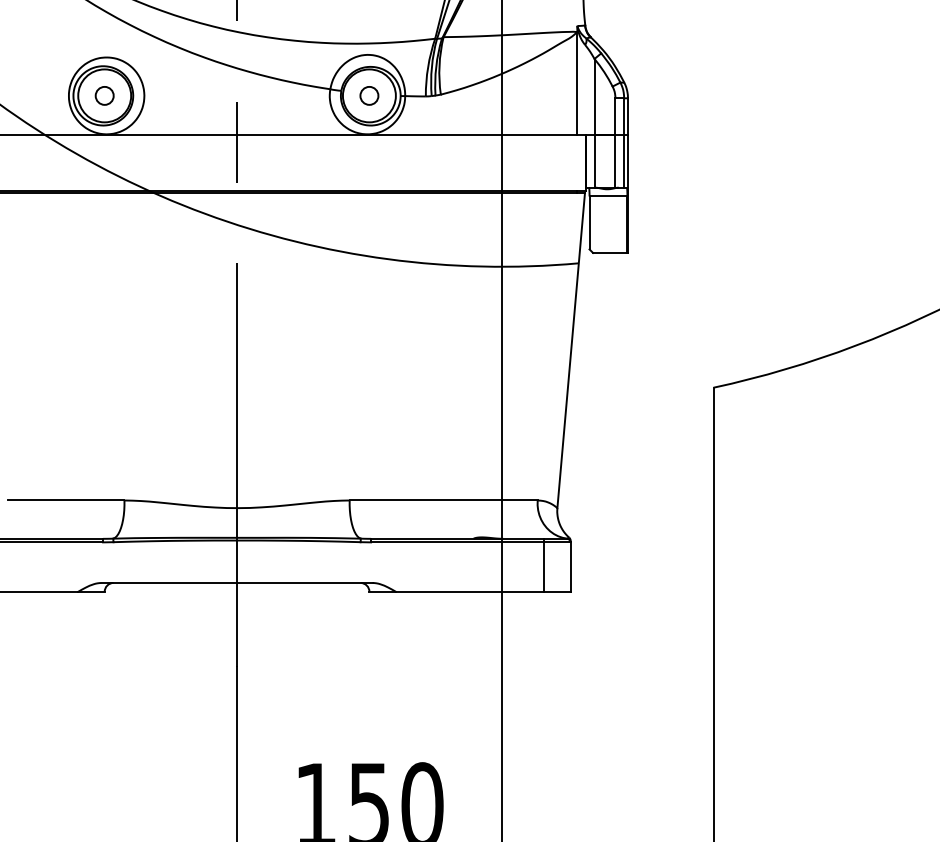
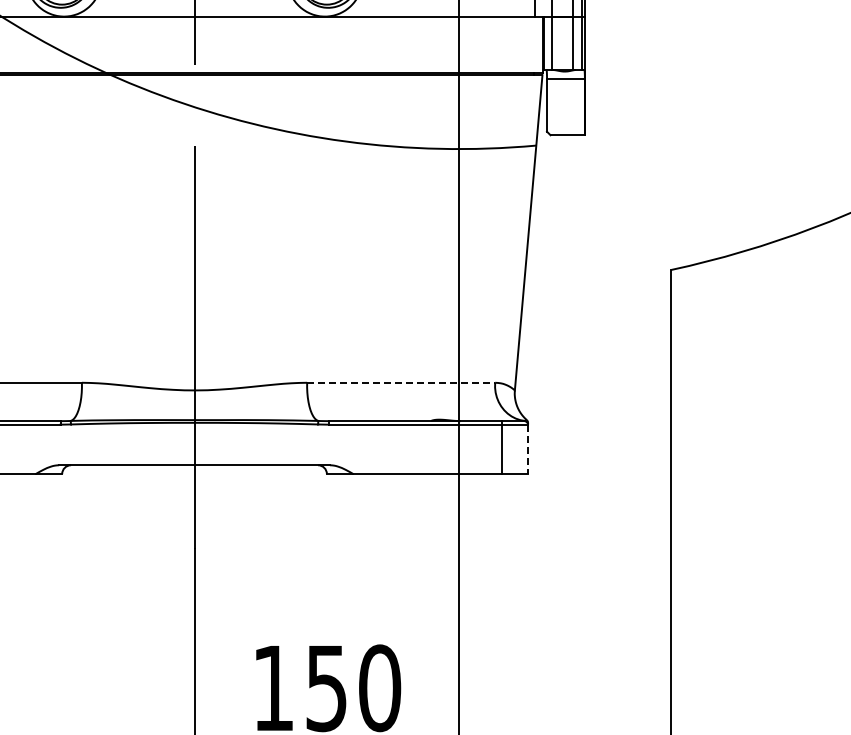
line: (443, 500) -> (400, 382), solid -> dashed
line: (570, 567) -> (527, 449), solid -> dashed

